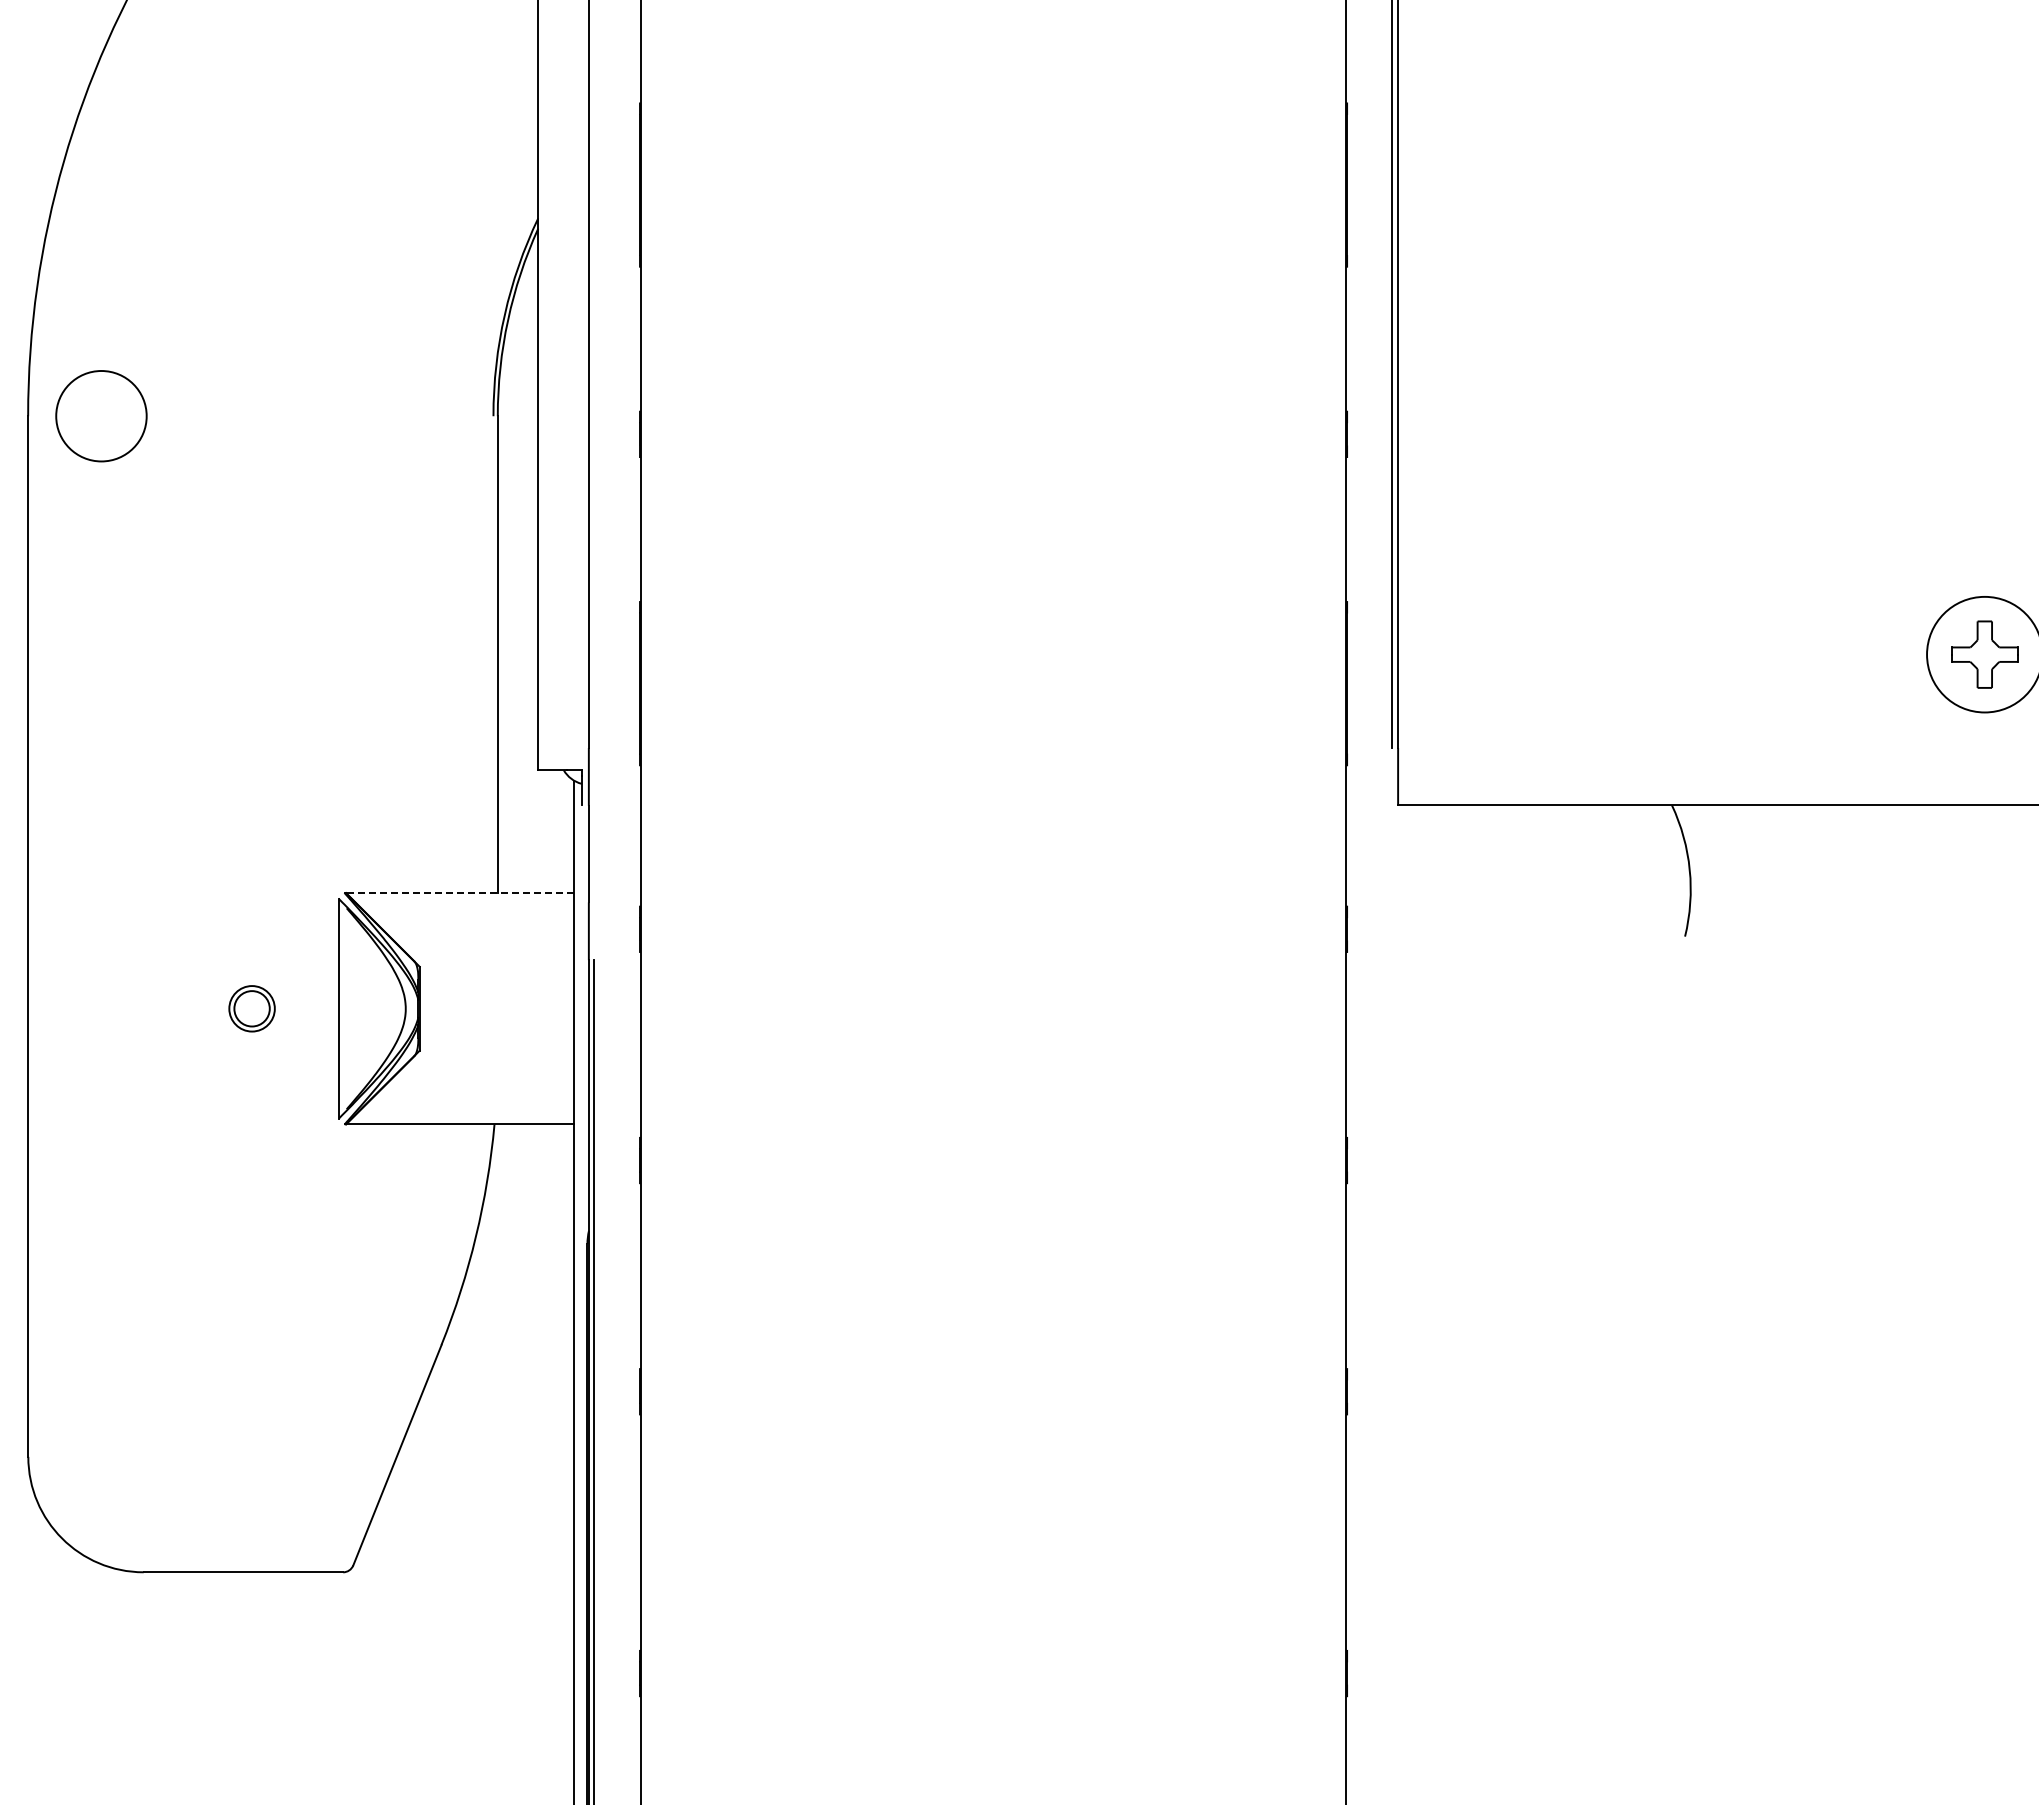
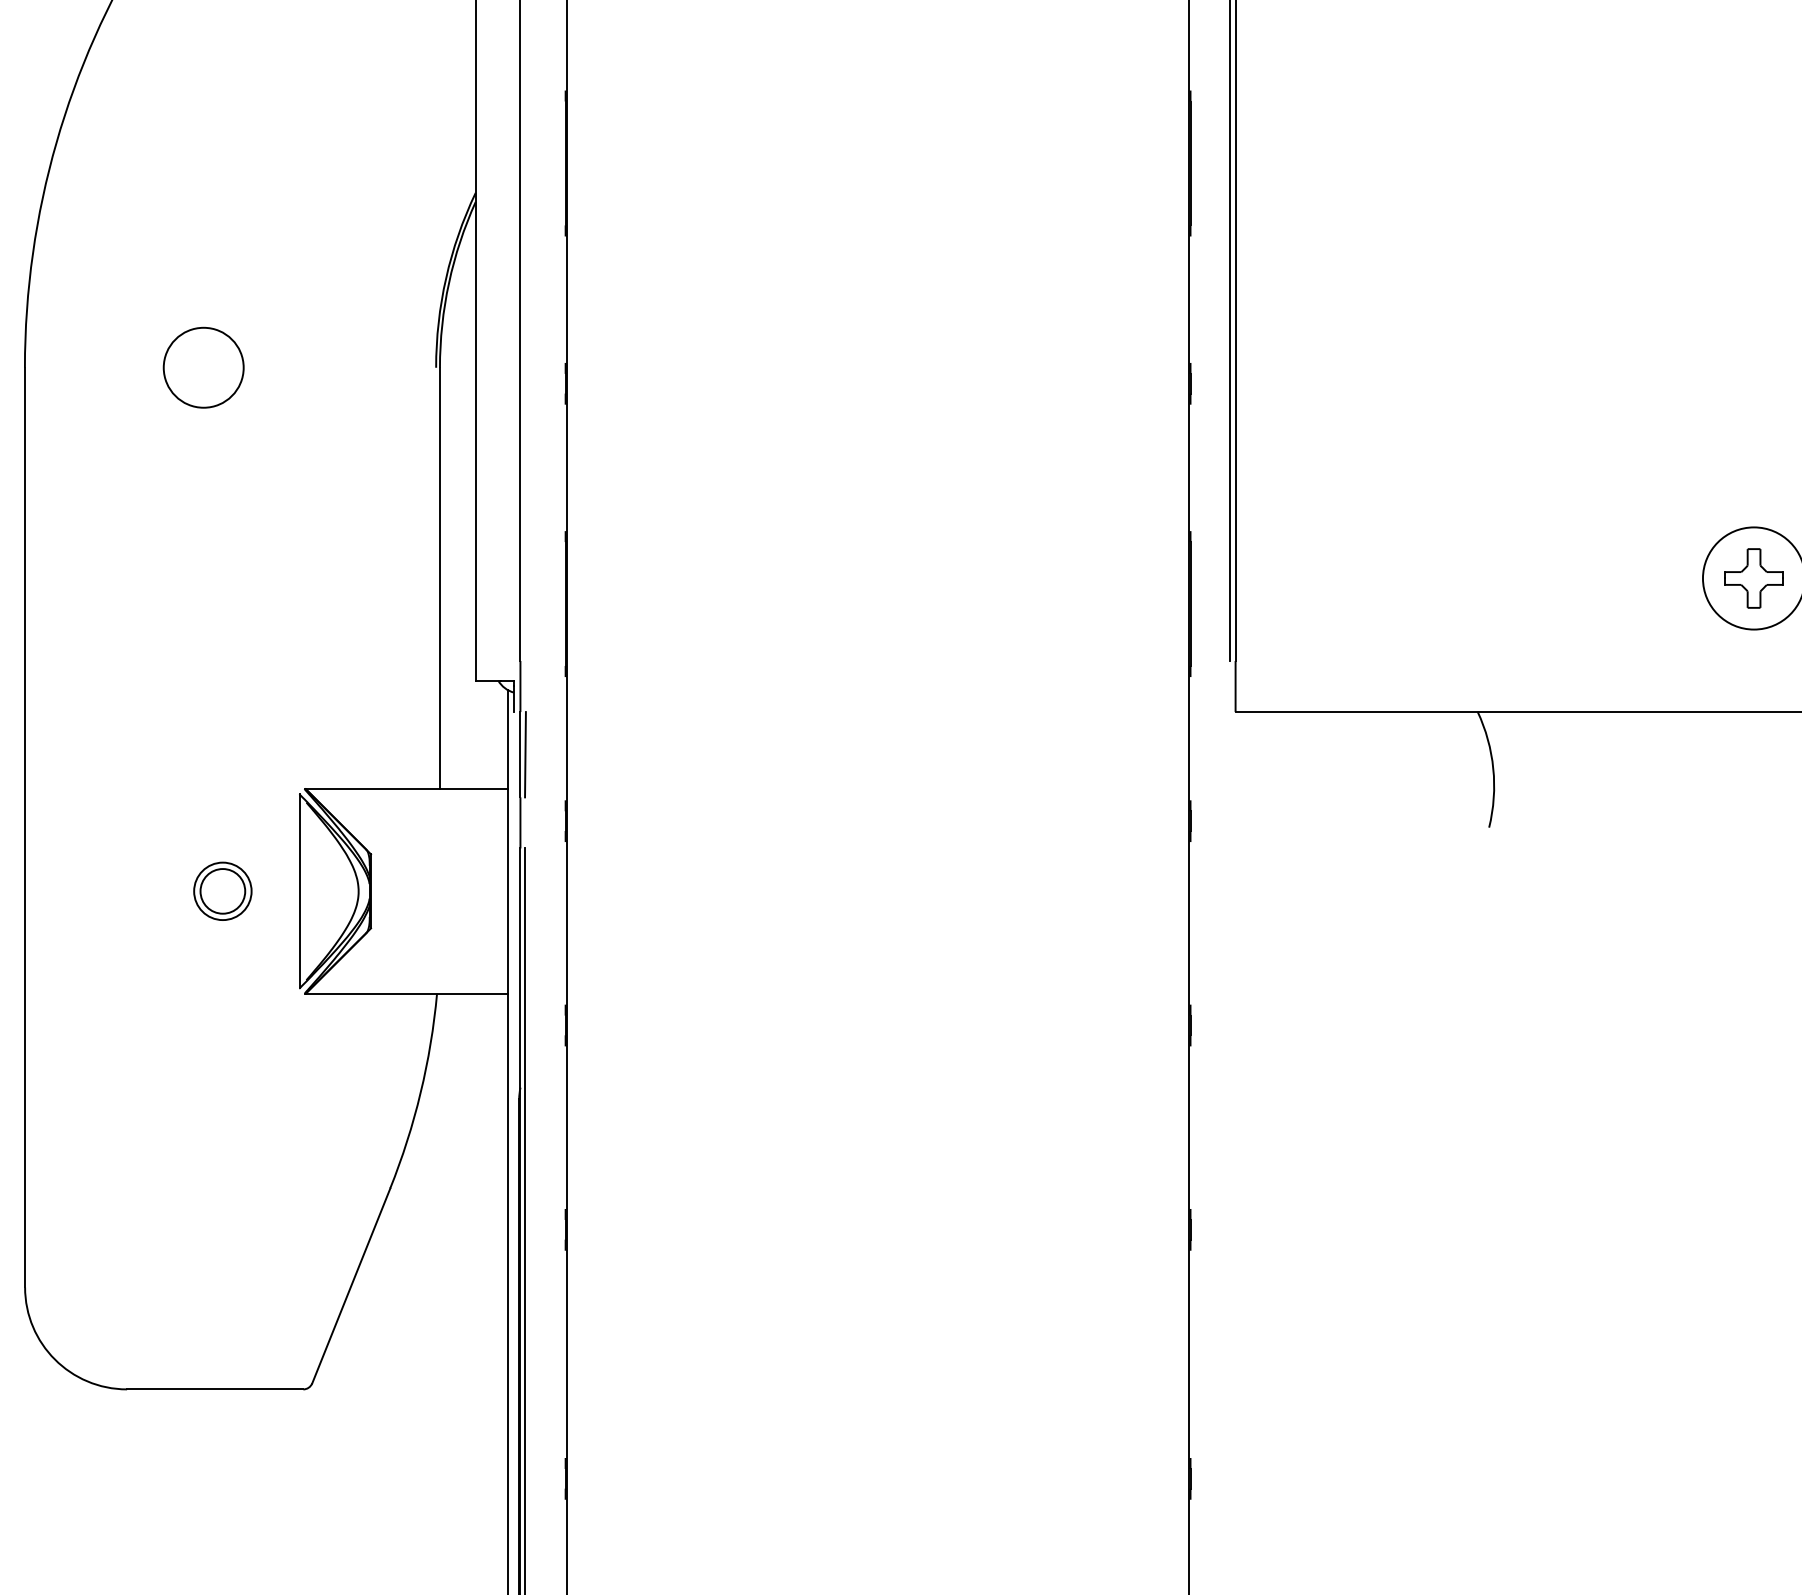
circle: (101, 416) -> (203, 368), moved
line: (594, 853) -> (525, 754), added
line: (459, 893) -> (406, 789), dashed -> solid
part: (251, 1008) -> (222, 891), size x1.43

